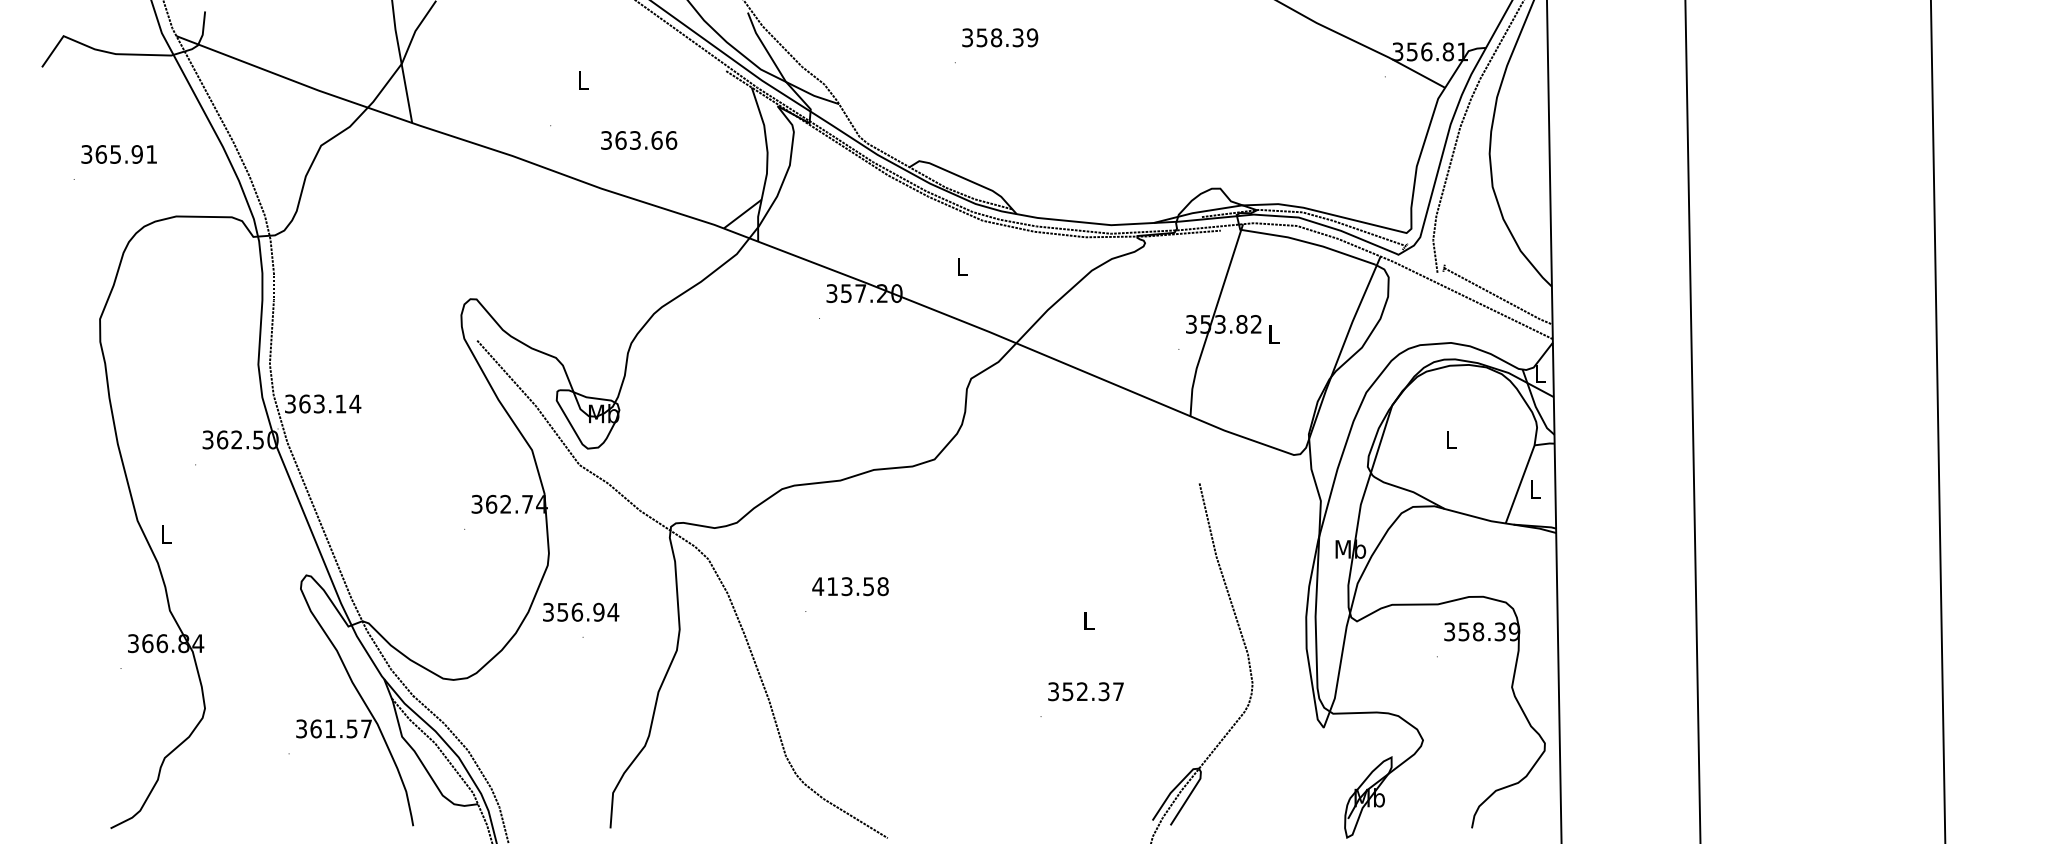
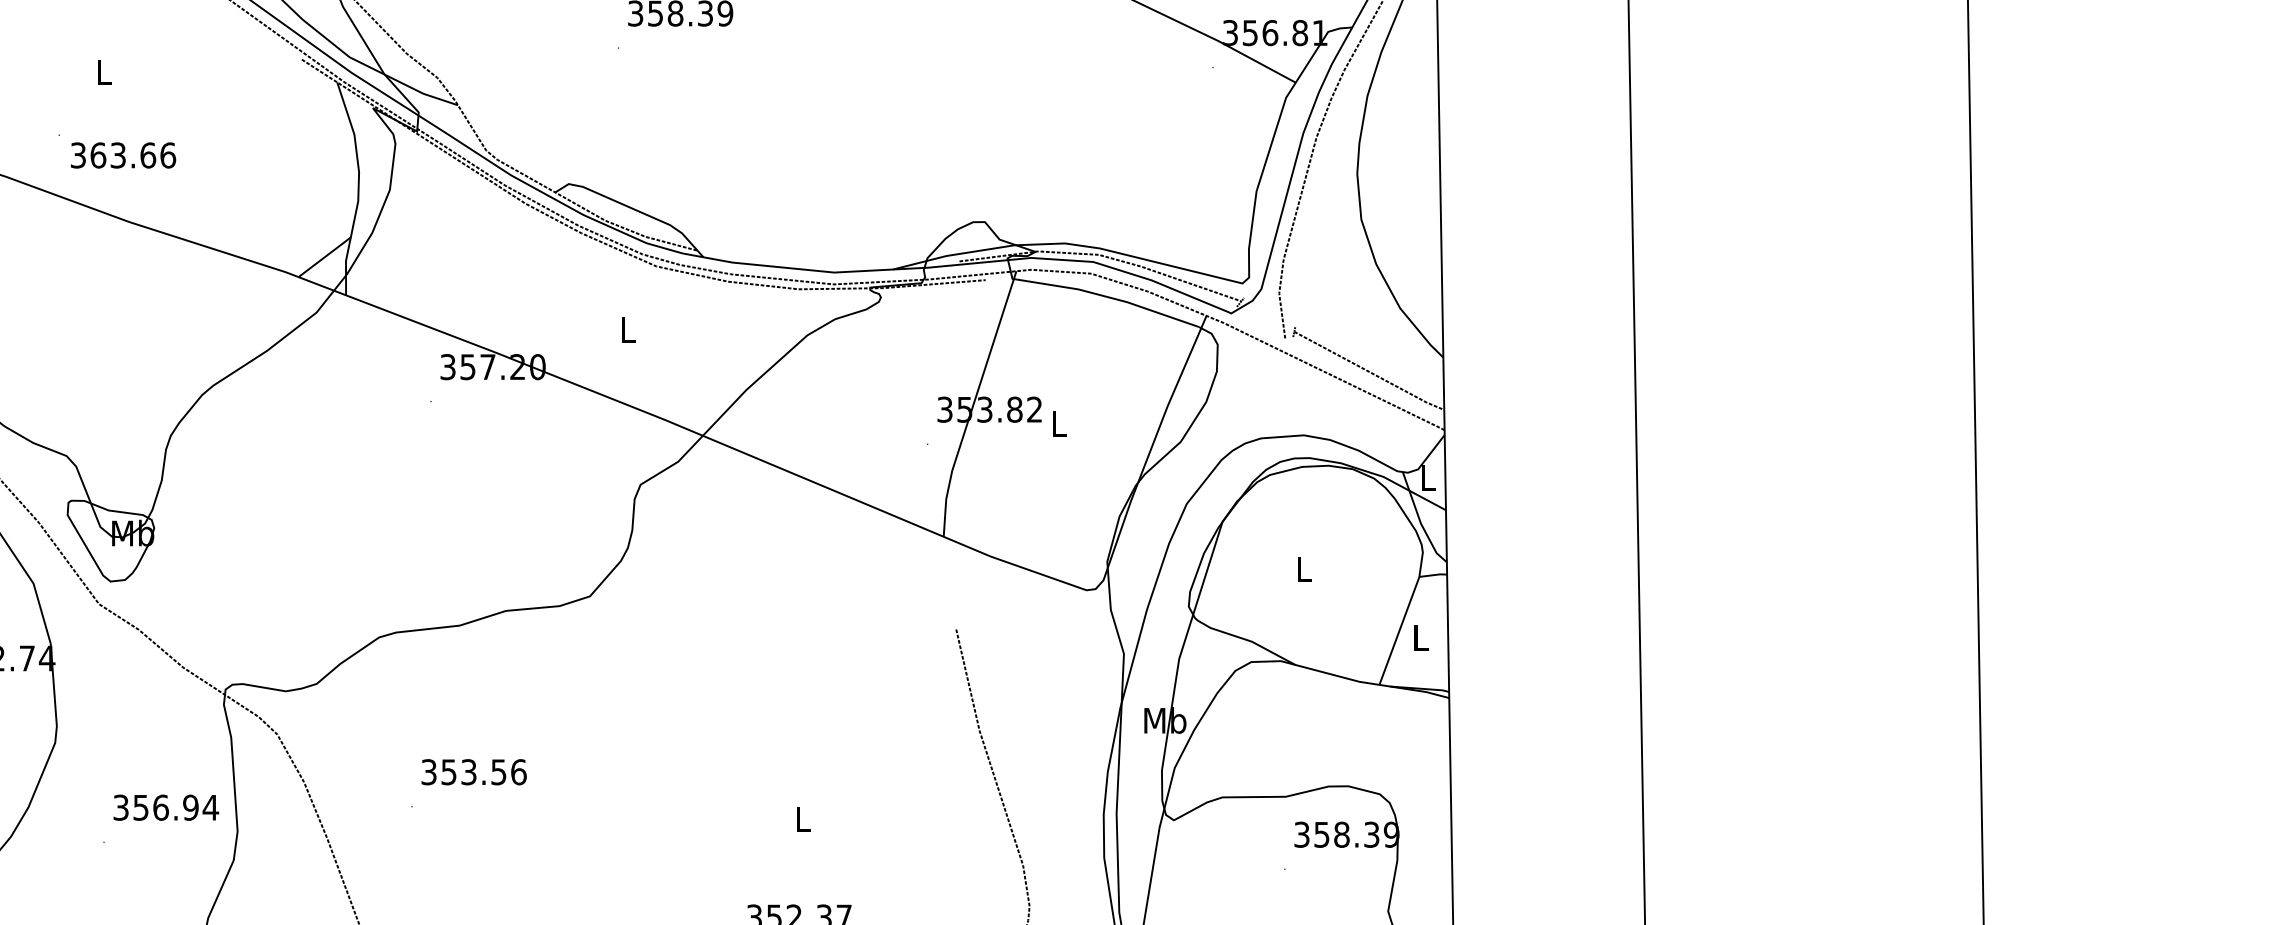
text: (639, 140) -> (123, 155), moved
text: (850, 586) -> (473, 772), 413.58 -> 353.56
text: (581, 611) -> (166, 806), moved

